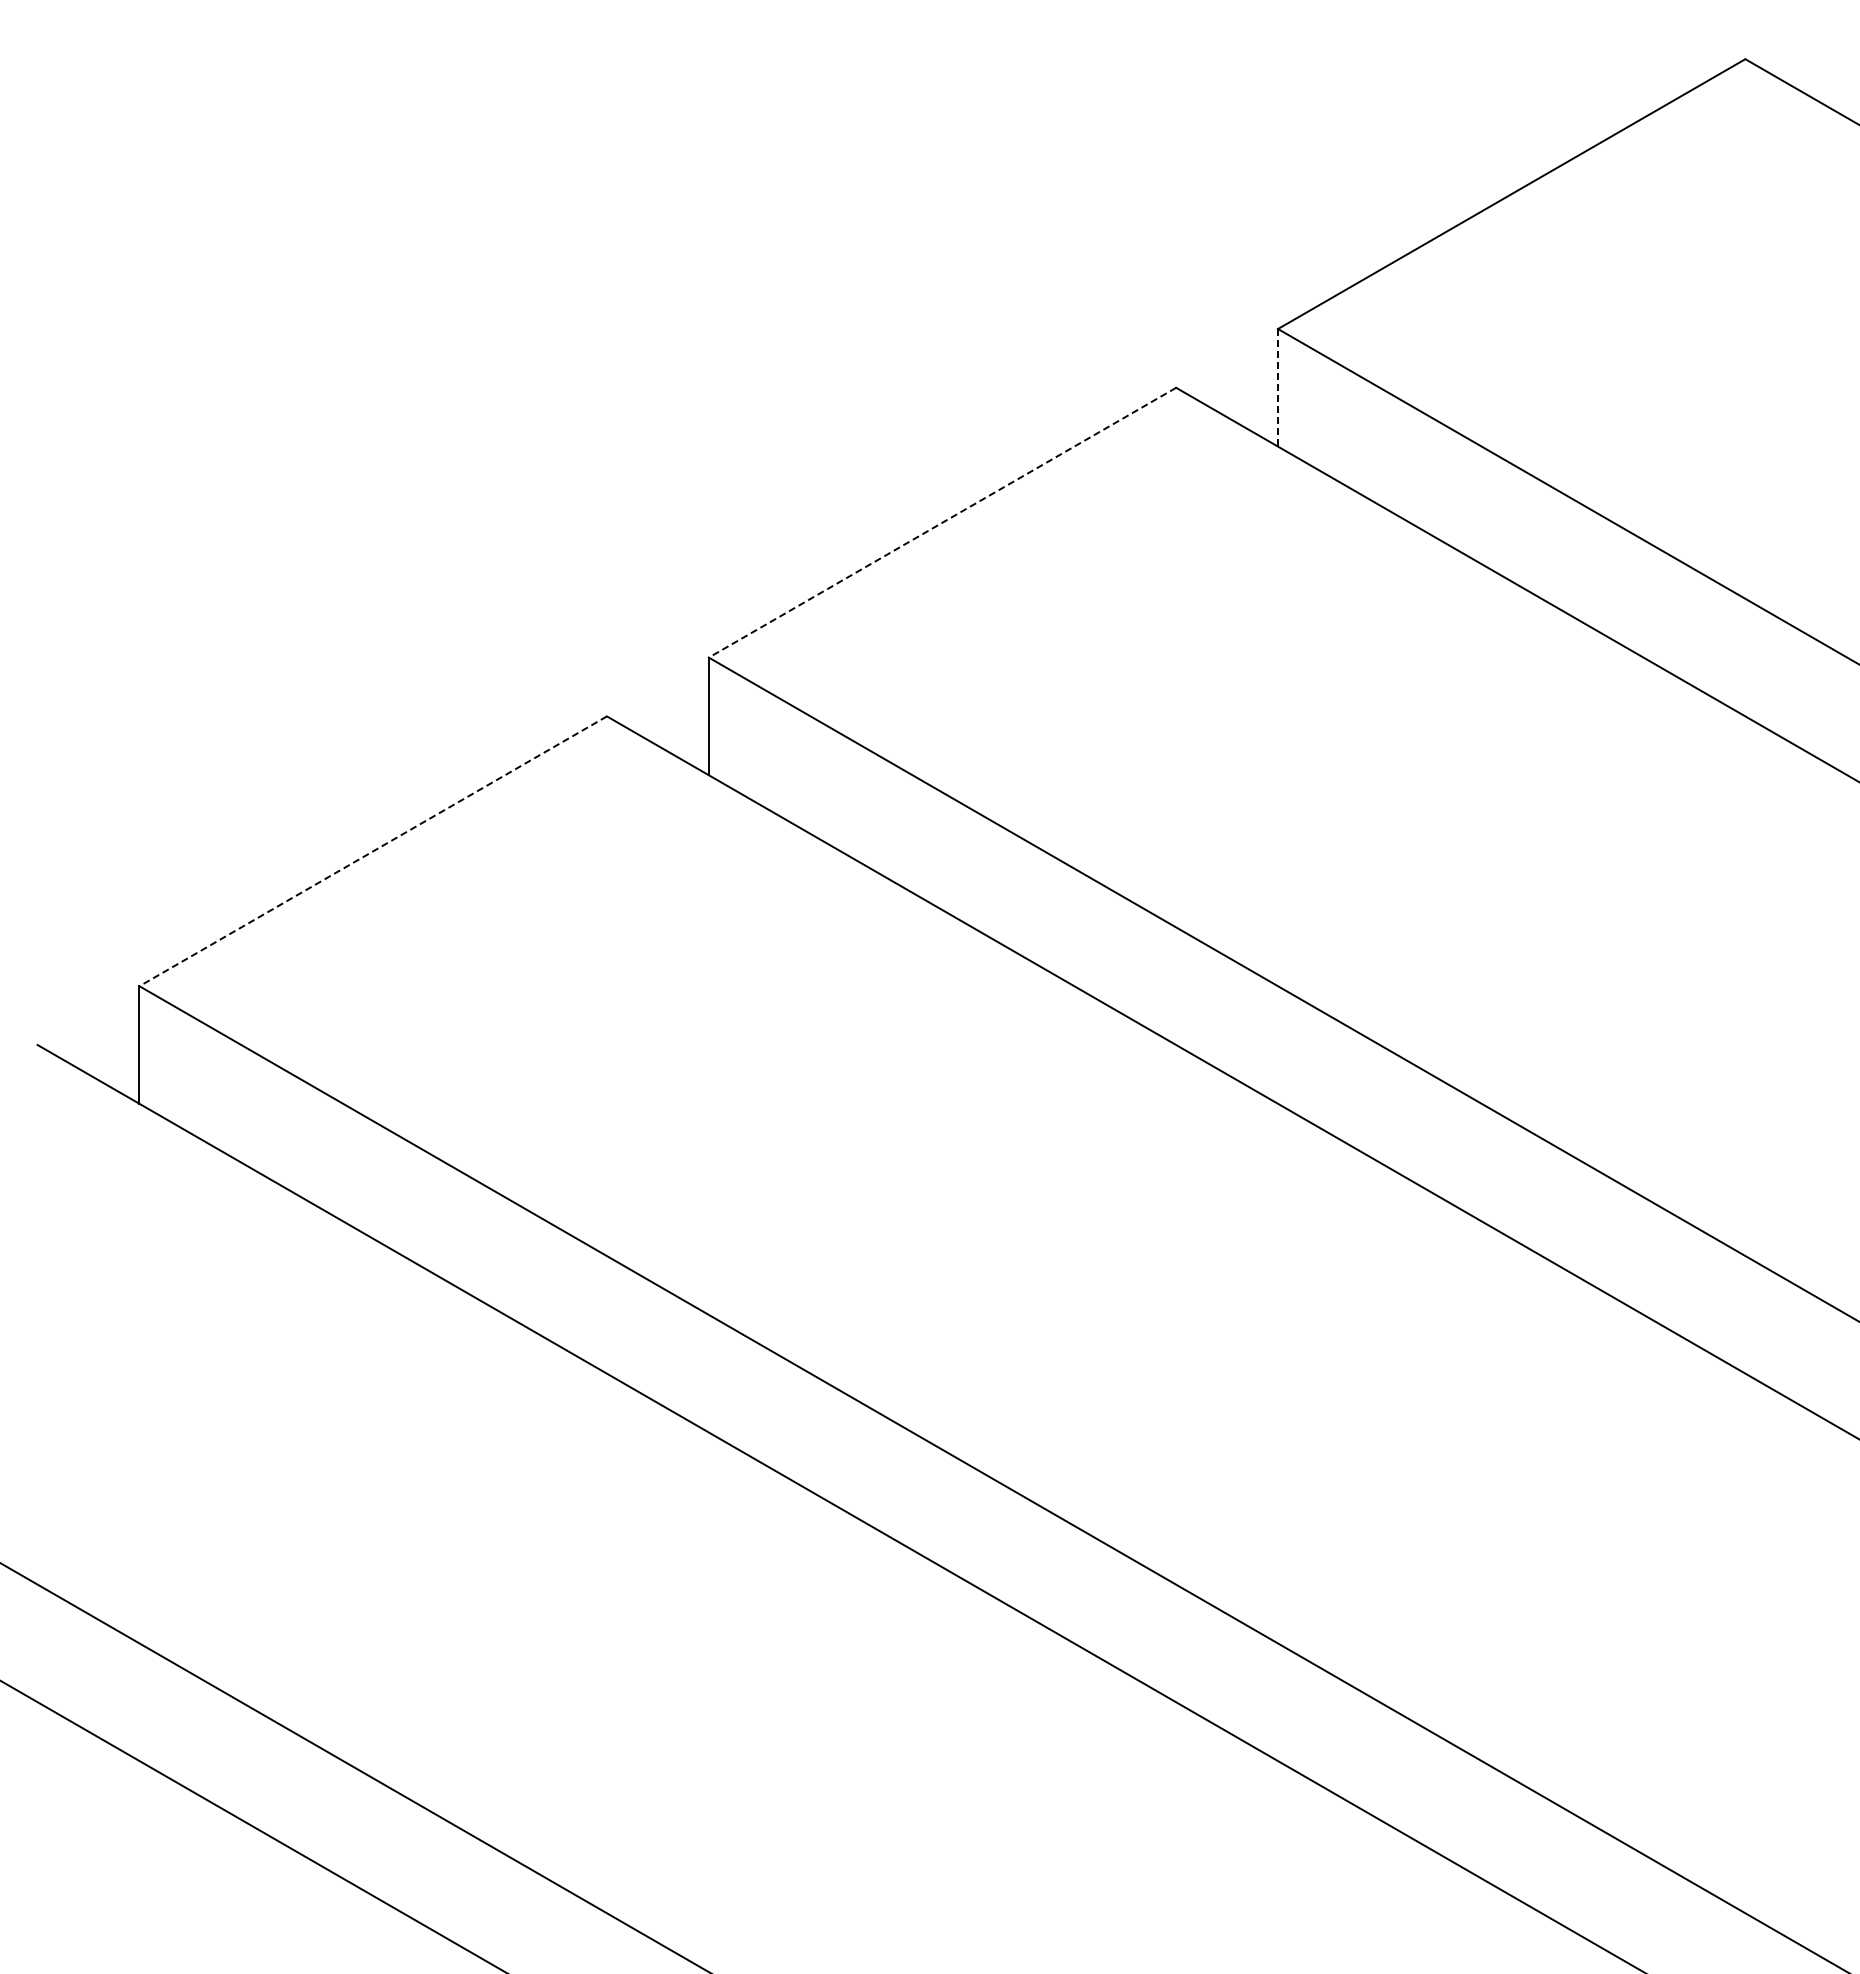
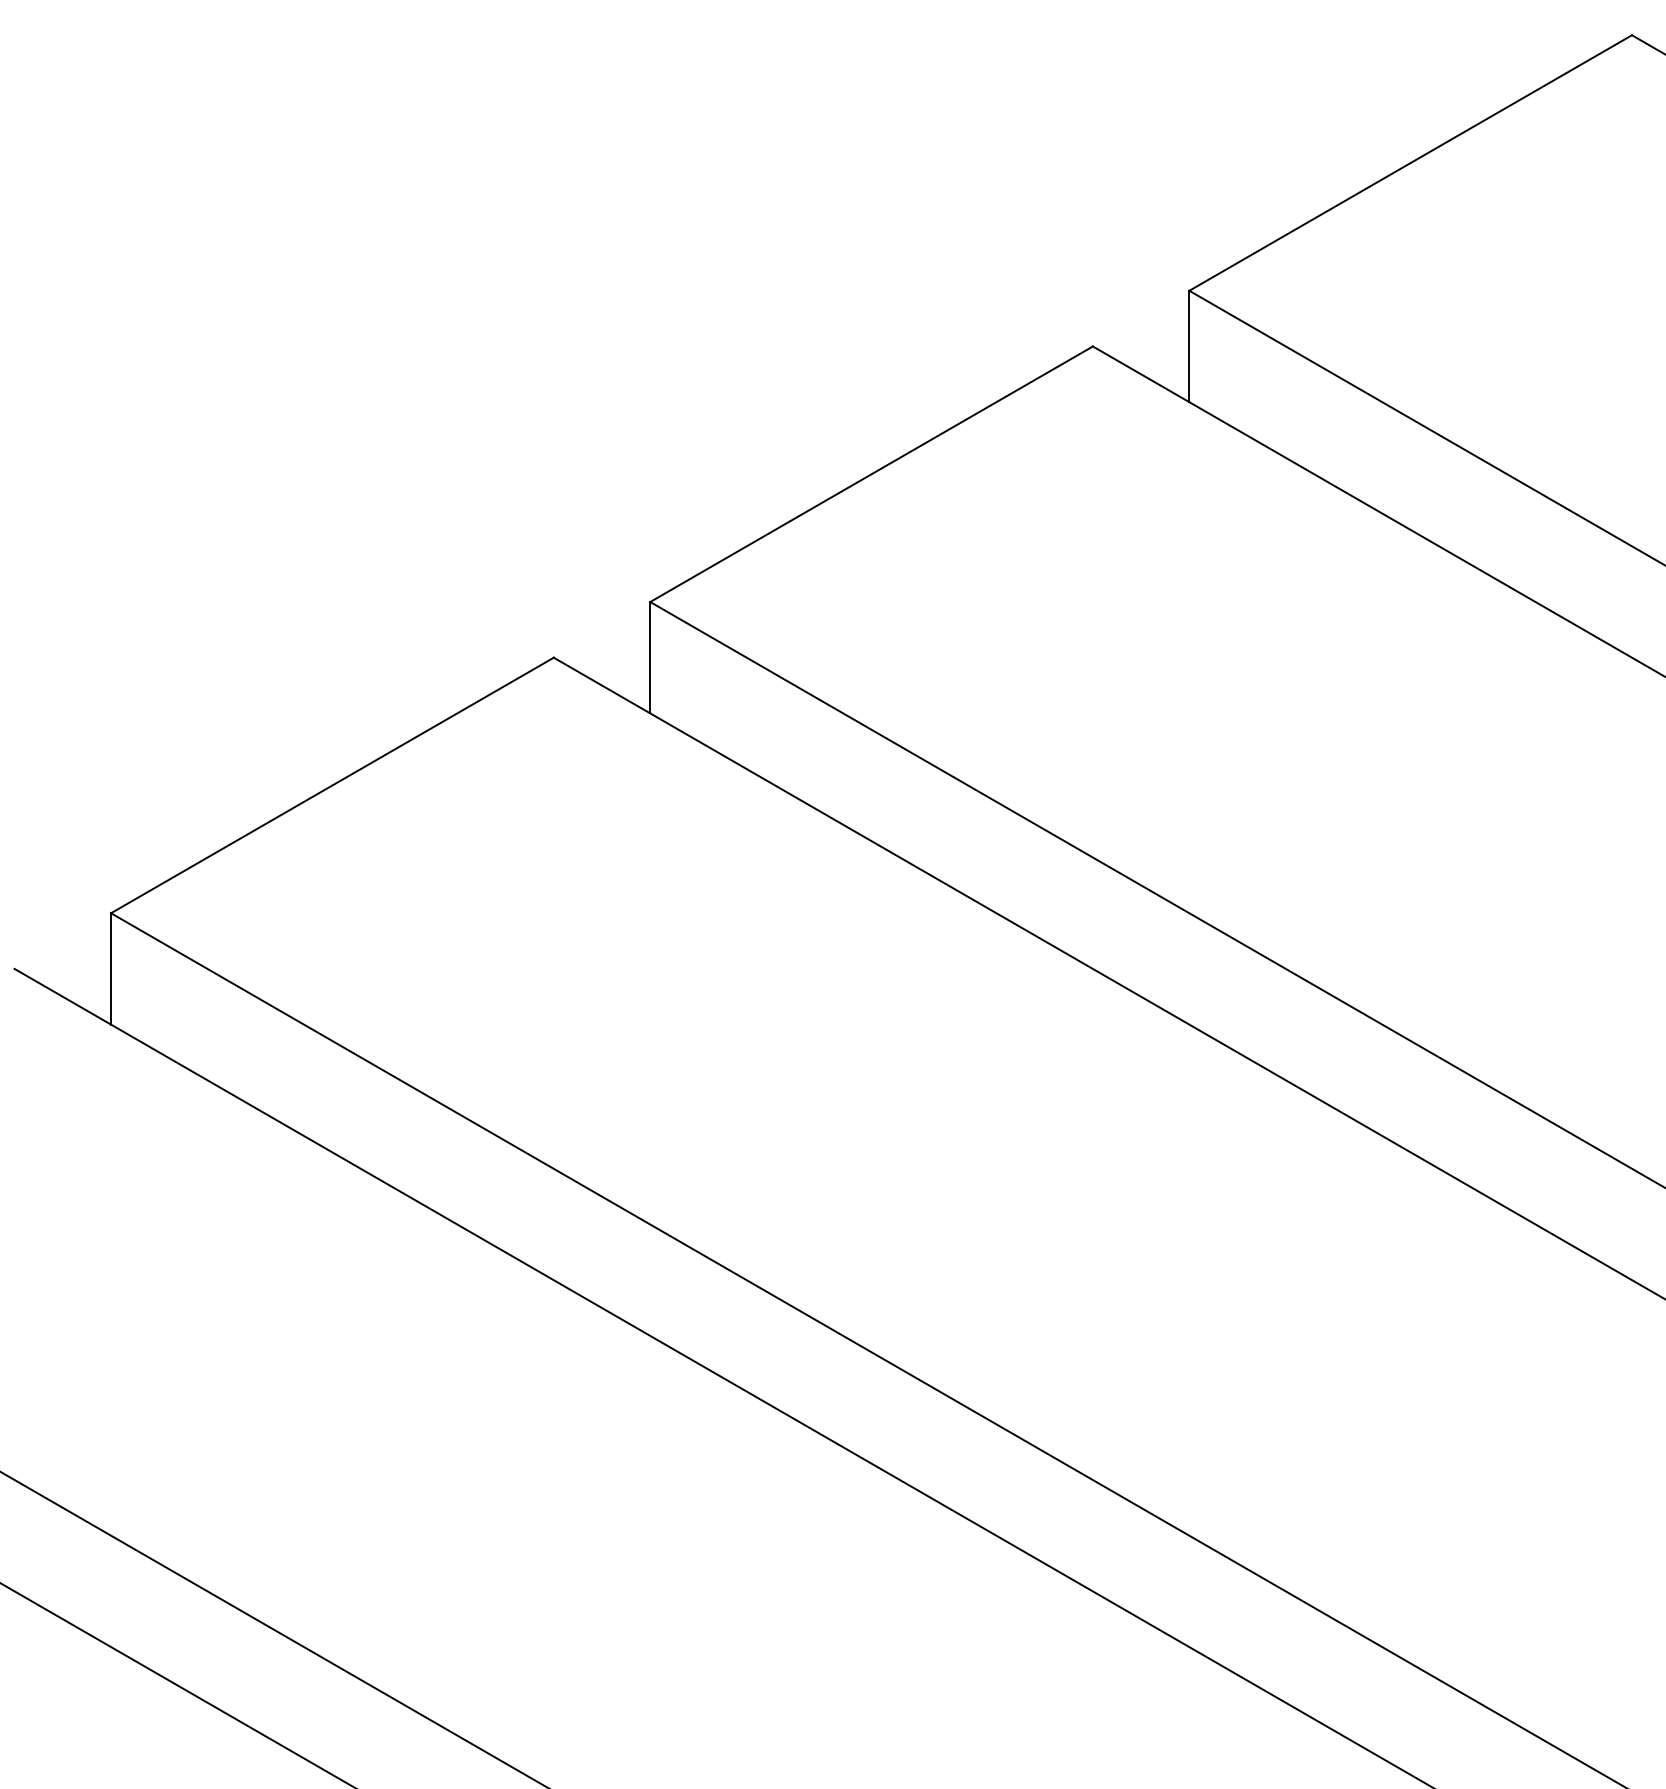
line: (1278, 387) -> (1189, 346), dashed -> solid
line: (942, 522) -> (871, 474), dashed -> solid
line: (373, 851) -> (332, 785), dashed -> solid

